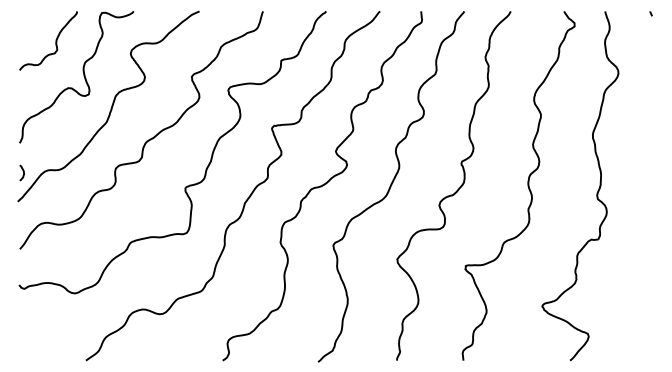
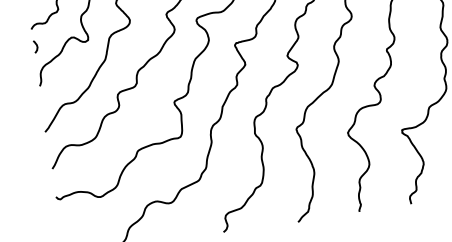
curve: (22, 171) -> (36, 45), moved

